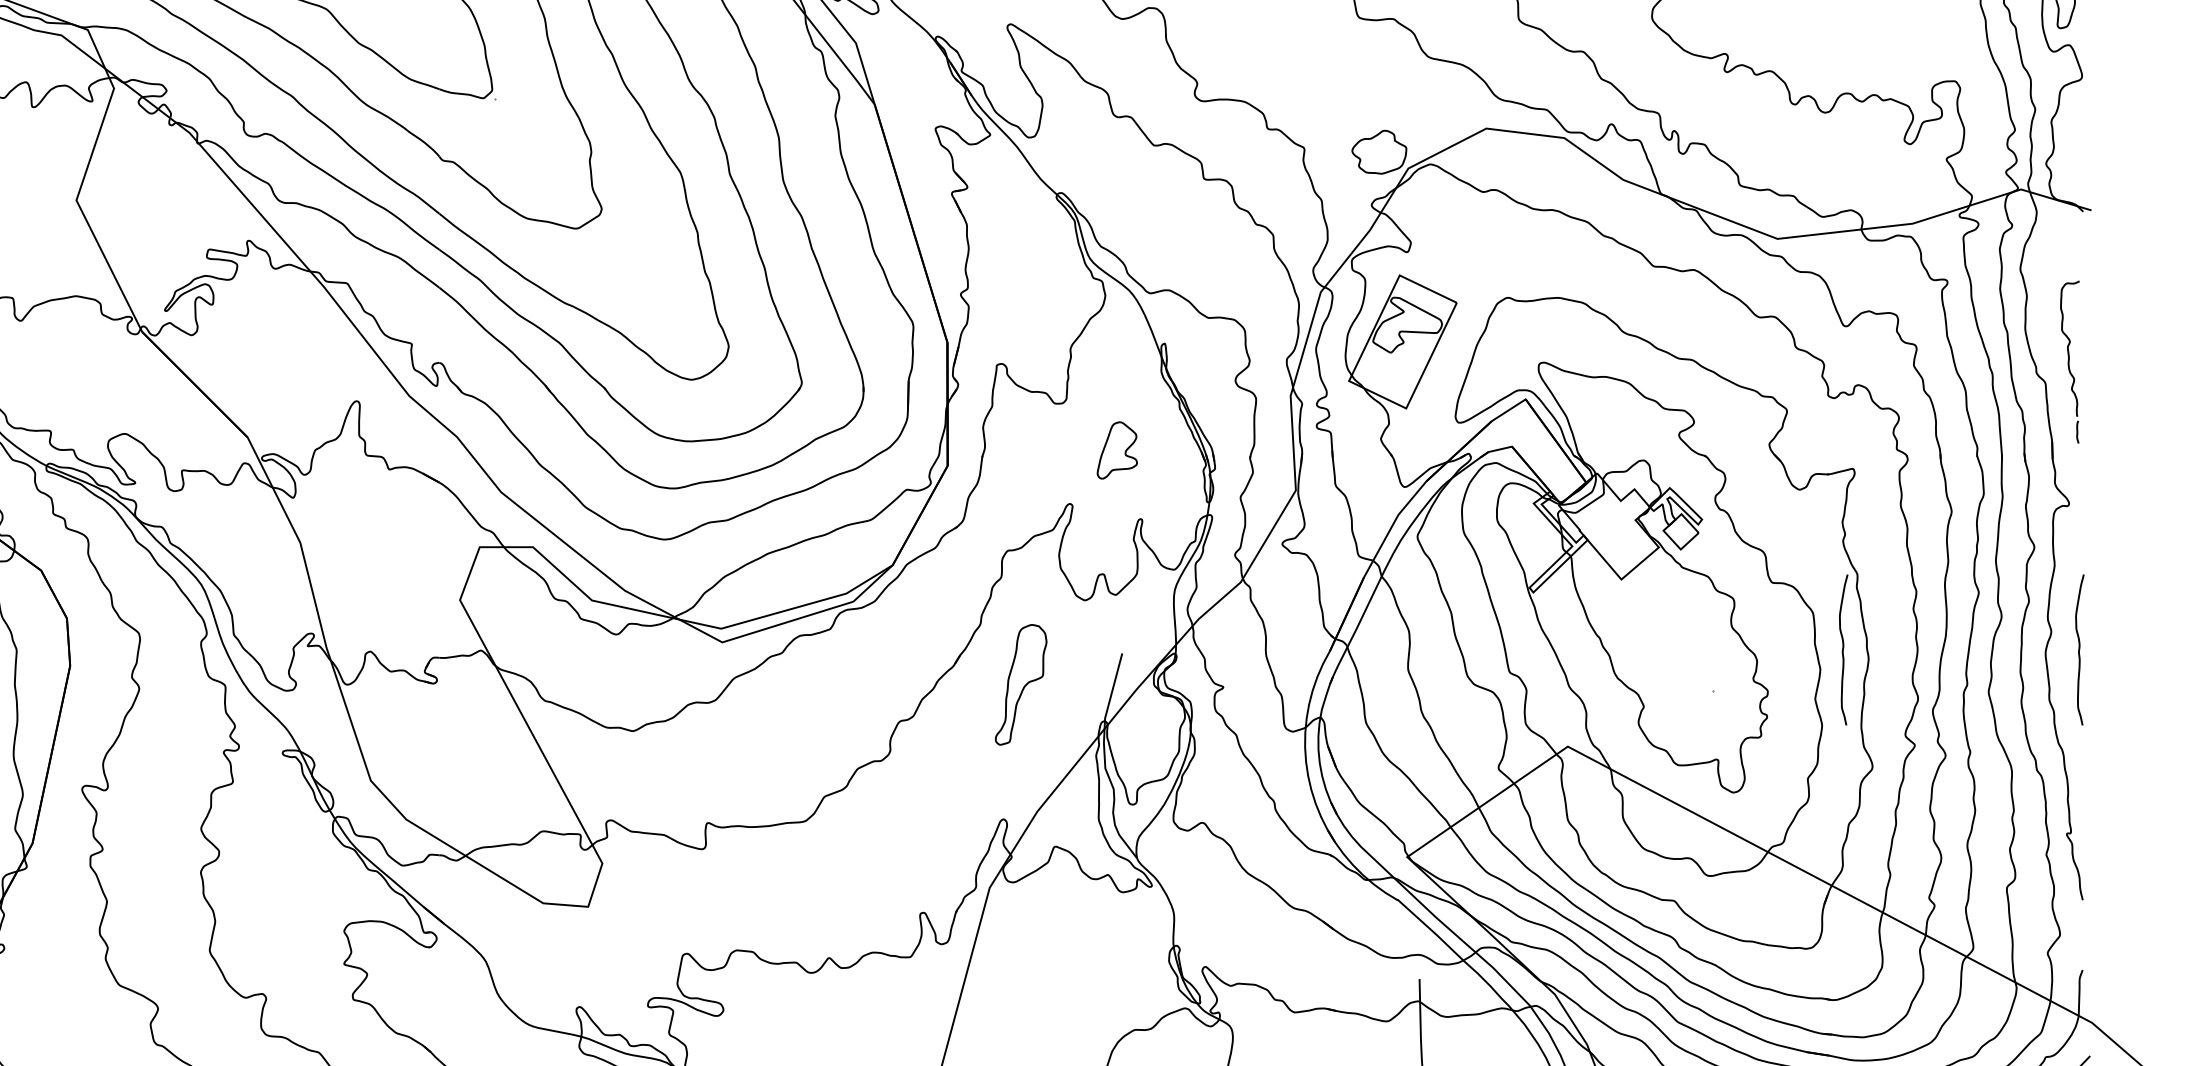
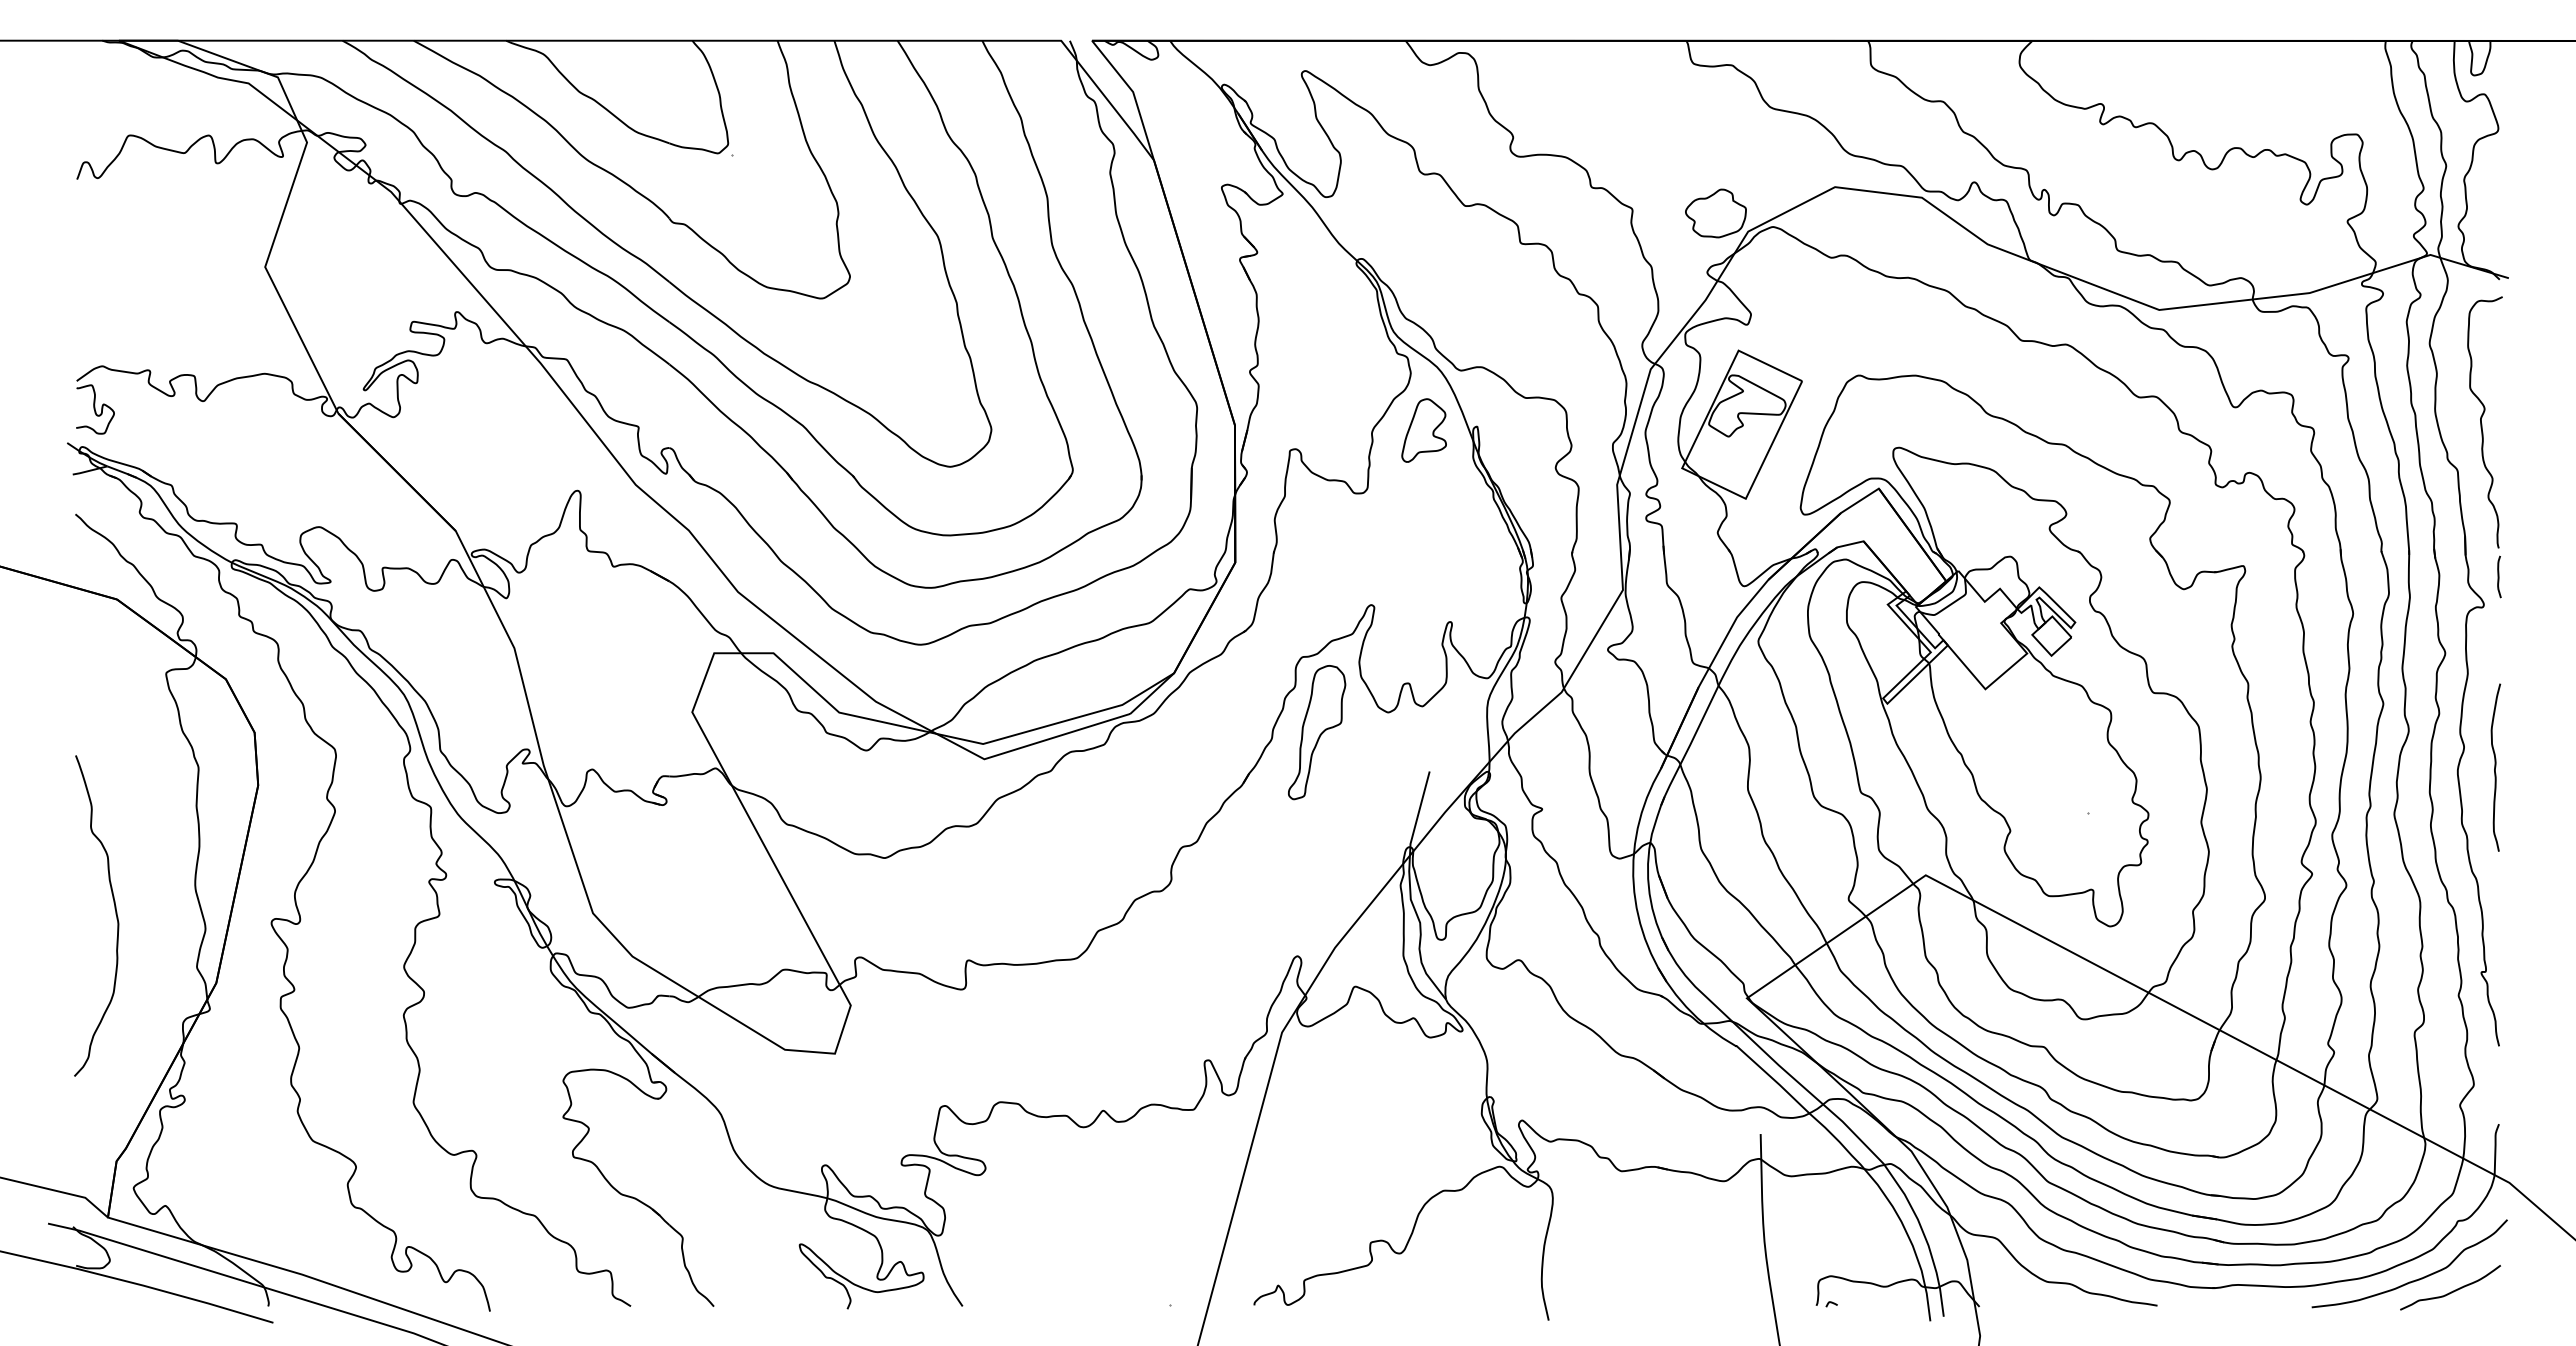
part: (2069, 362) -> (2484, 447), size x1.67
part: (1116, 450) -> (1423, 430), moved
curve: (1843, 649) -> (2232, 767), removed
part: (1021, 684) -> (1317, 732), moved

